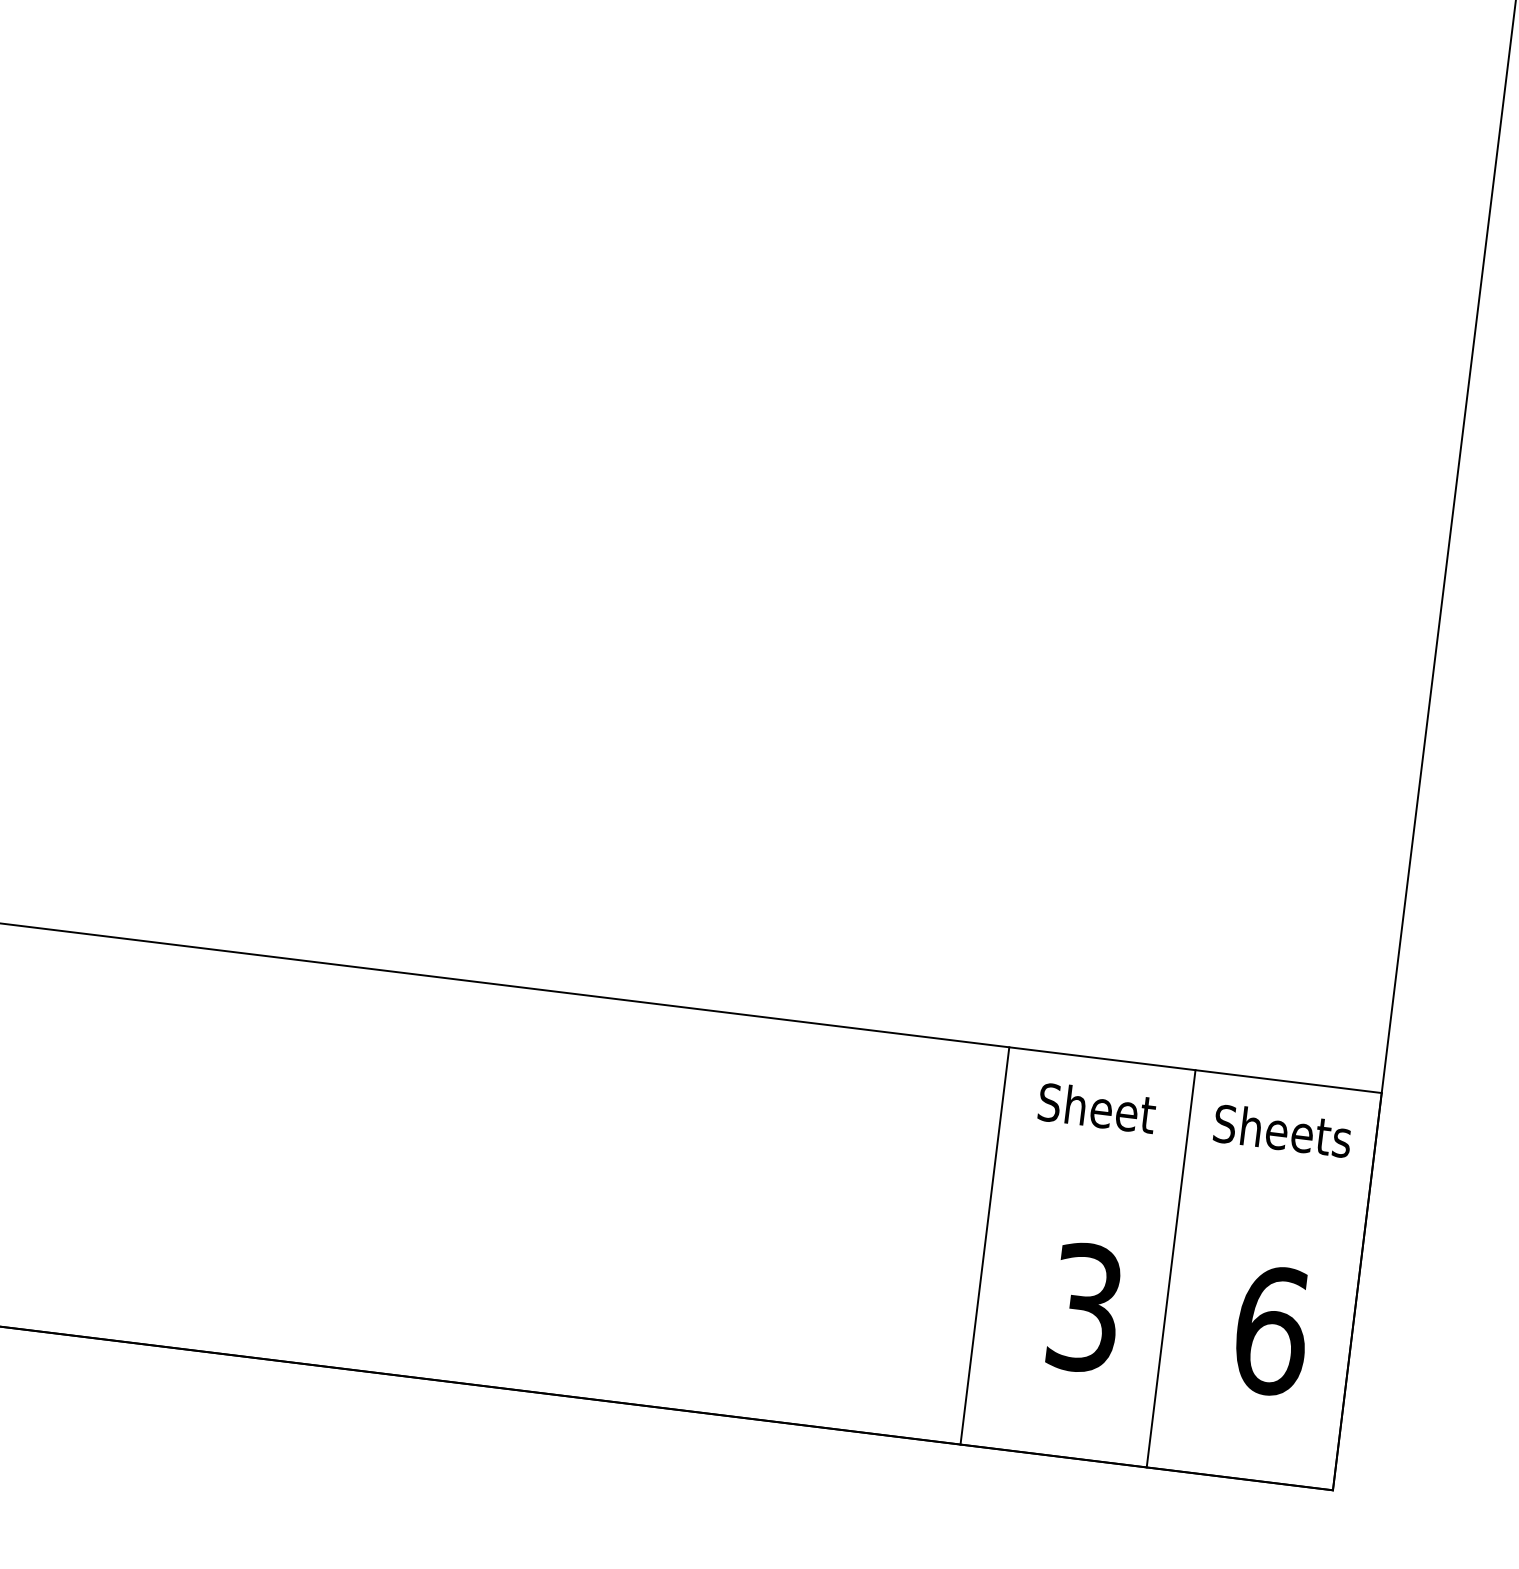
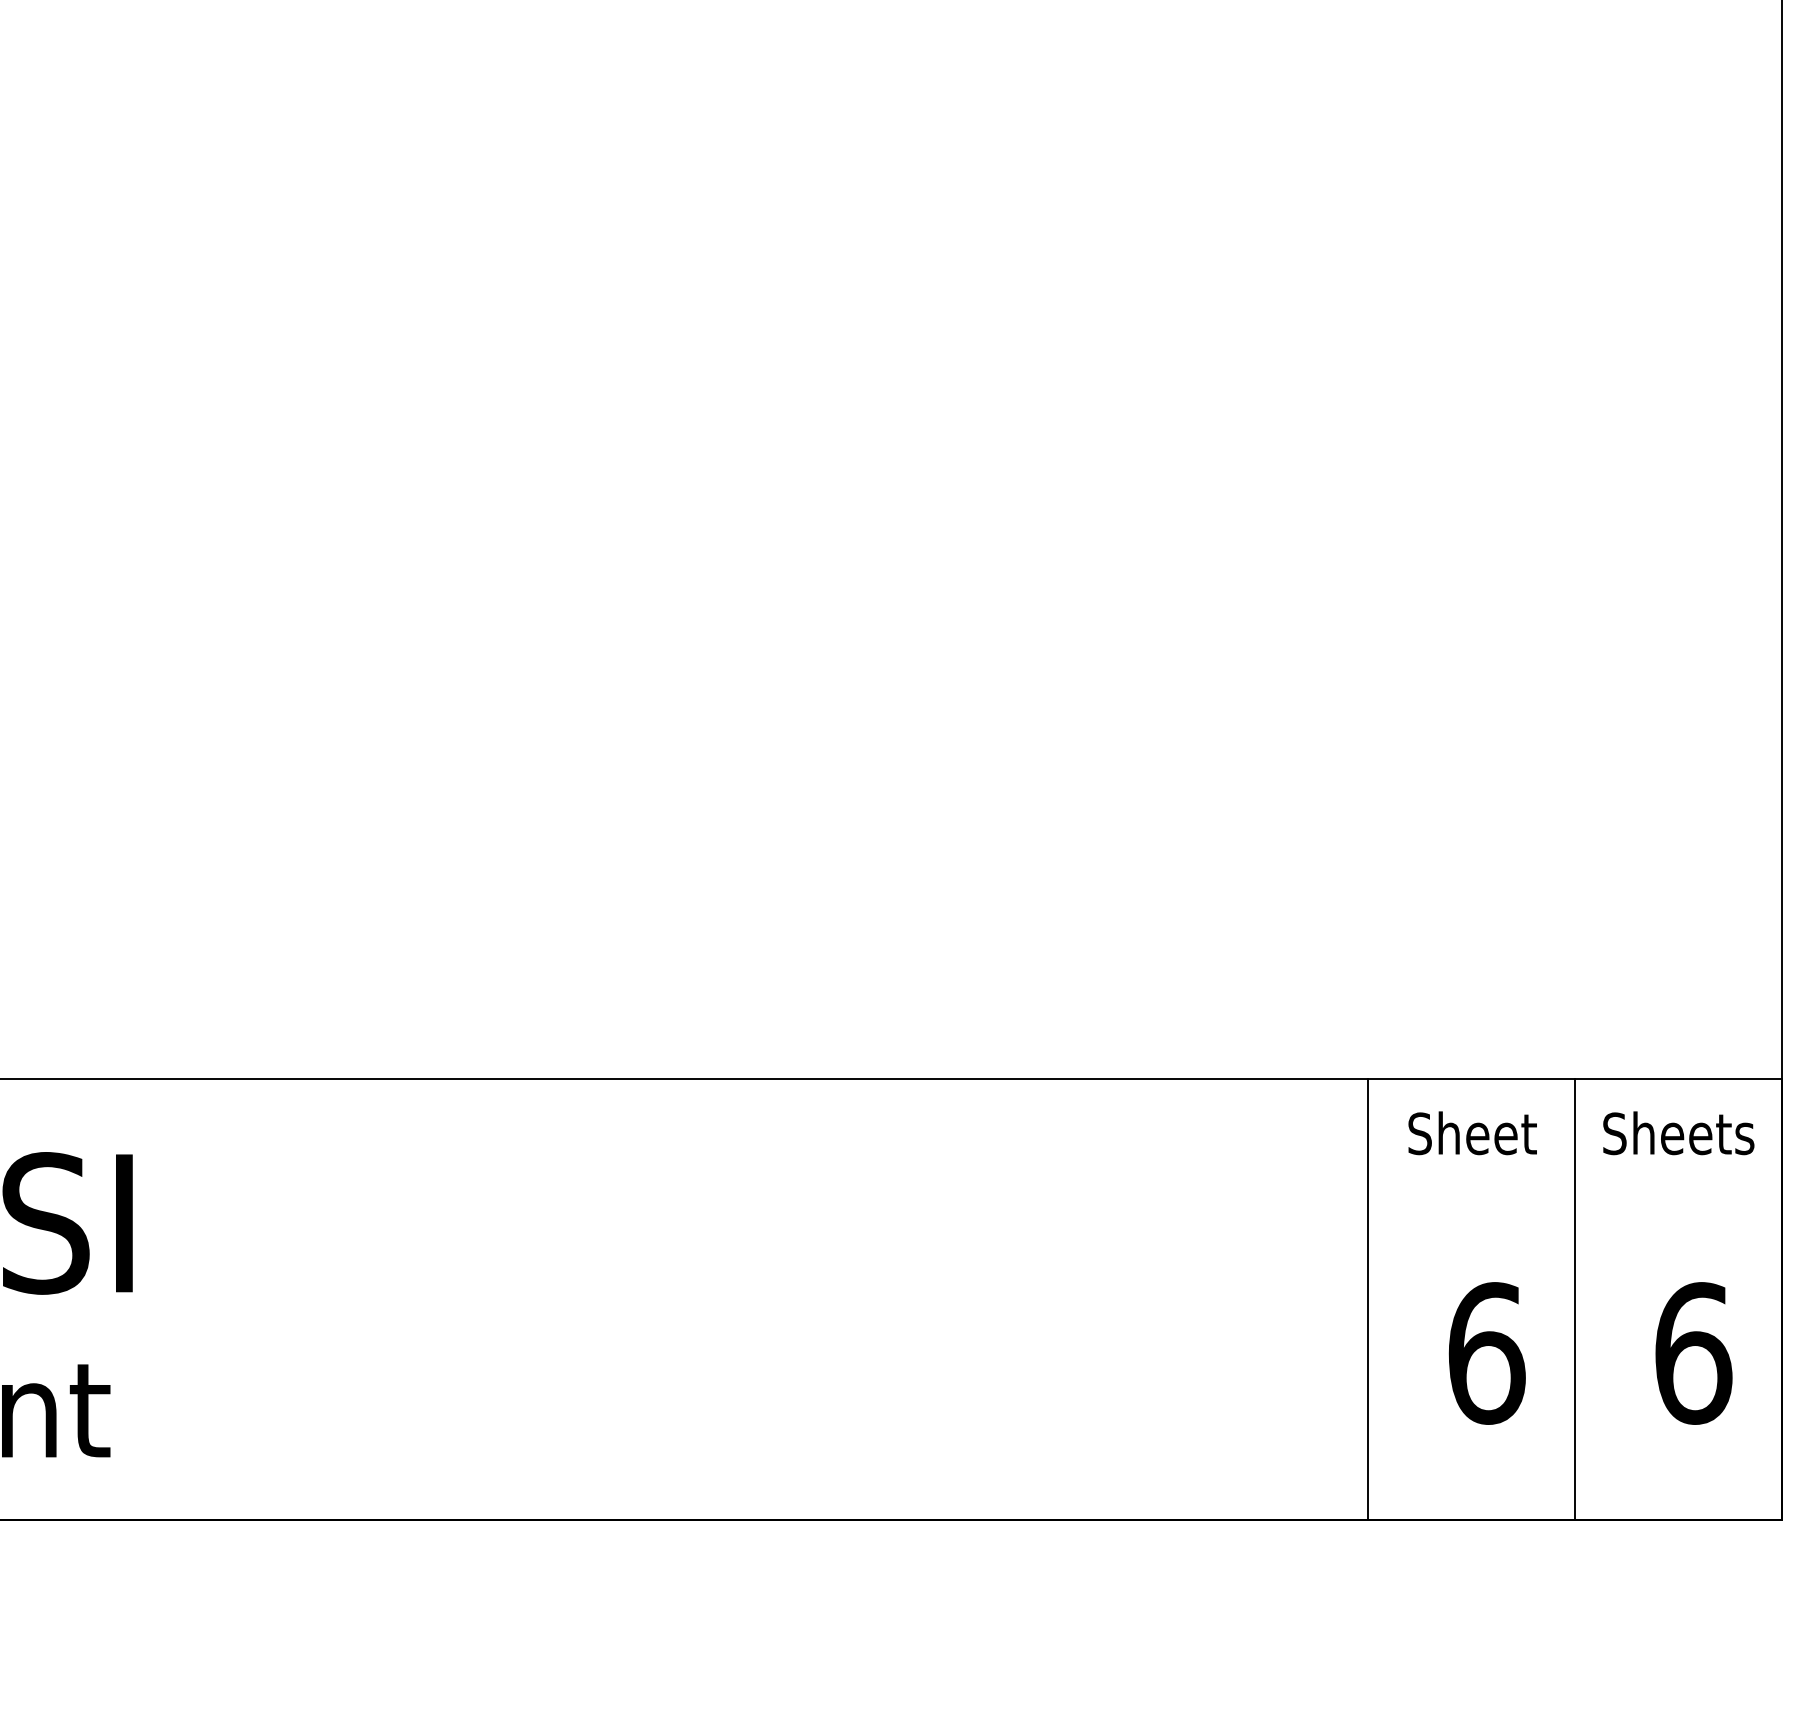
text: (1085, 1307) -> (1486, 1353), 3 -> 6

